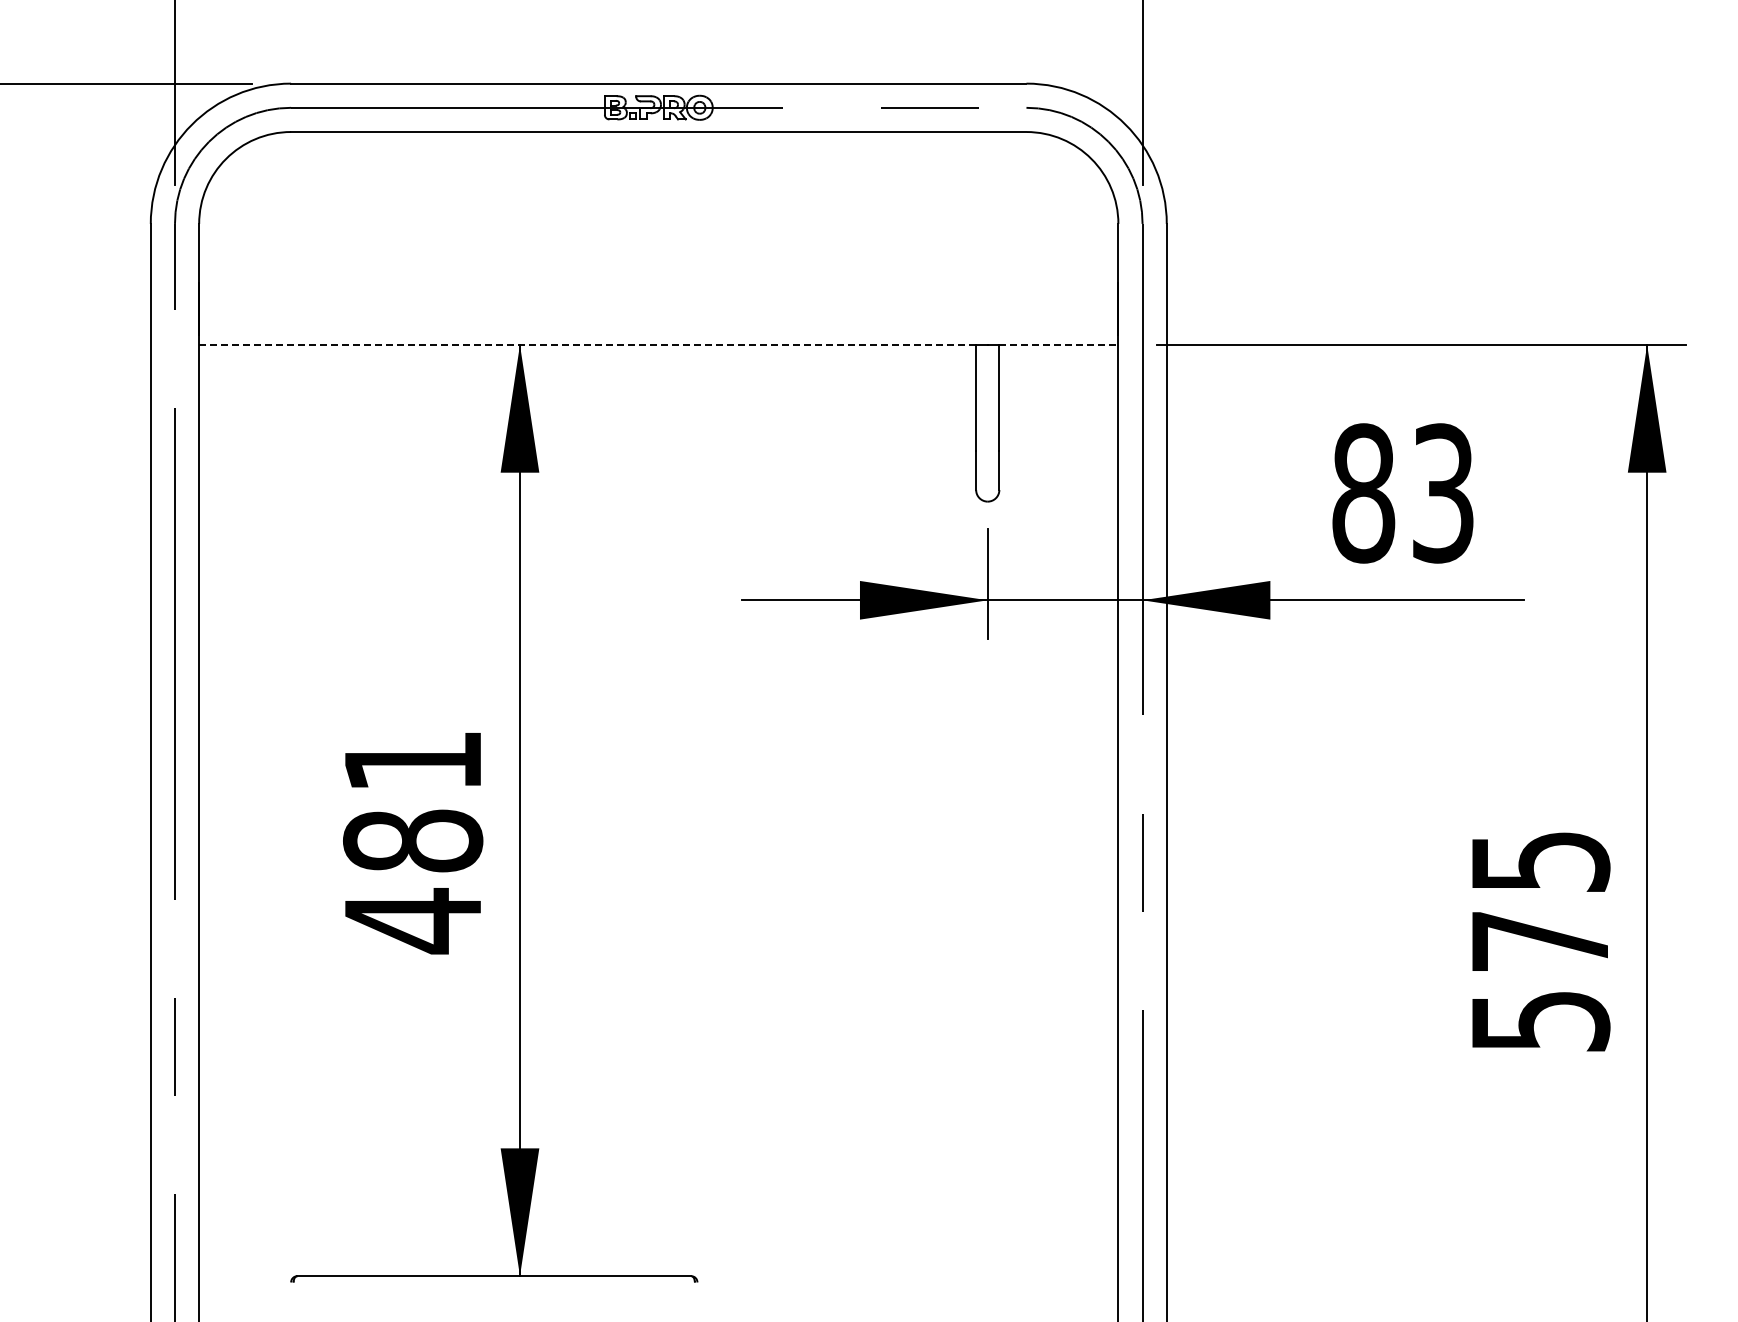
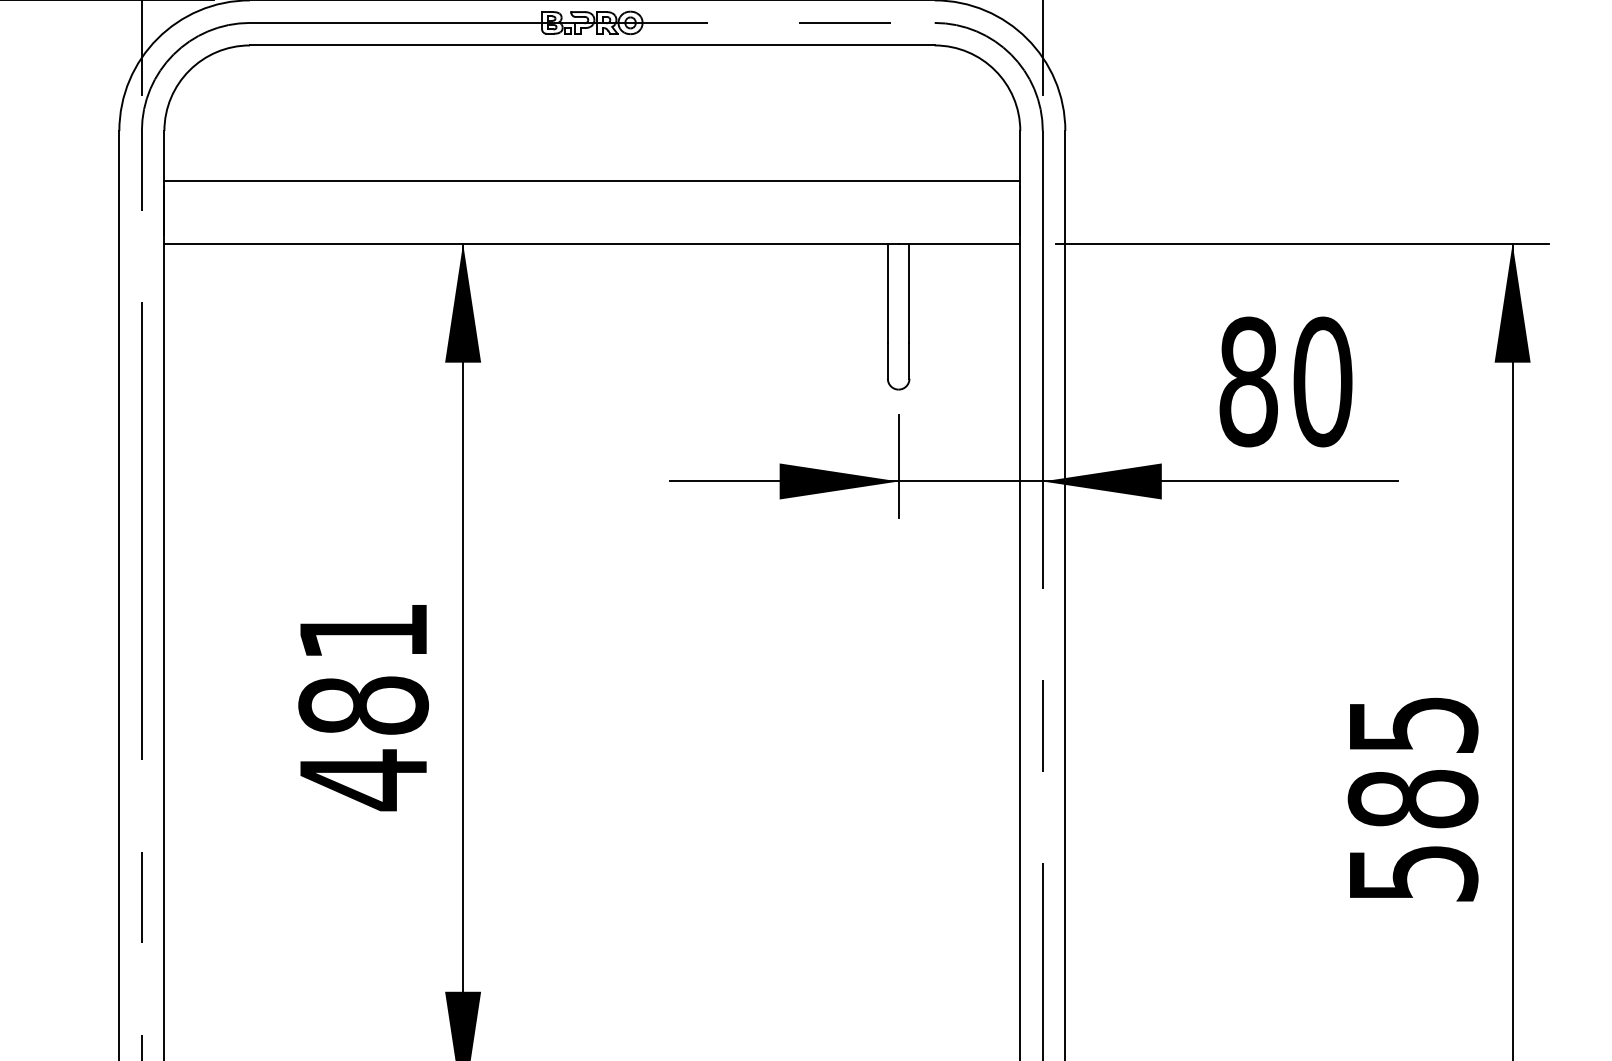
line: (658, 277) -> (592, 180), added
line: (587, 344) -> (525, 243), dashed -> solid
line: (1058, 344) -> (964, 243), dashed -> solid
text: (1443, 493) -> (1323, 382), 83 -> 80
text: (1540, 941) -> (1413, 799), 575 -> 585

